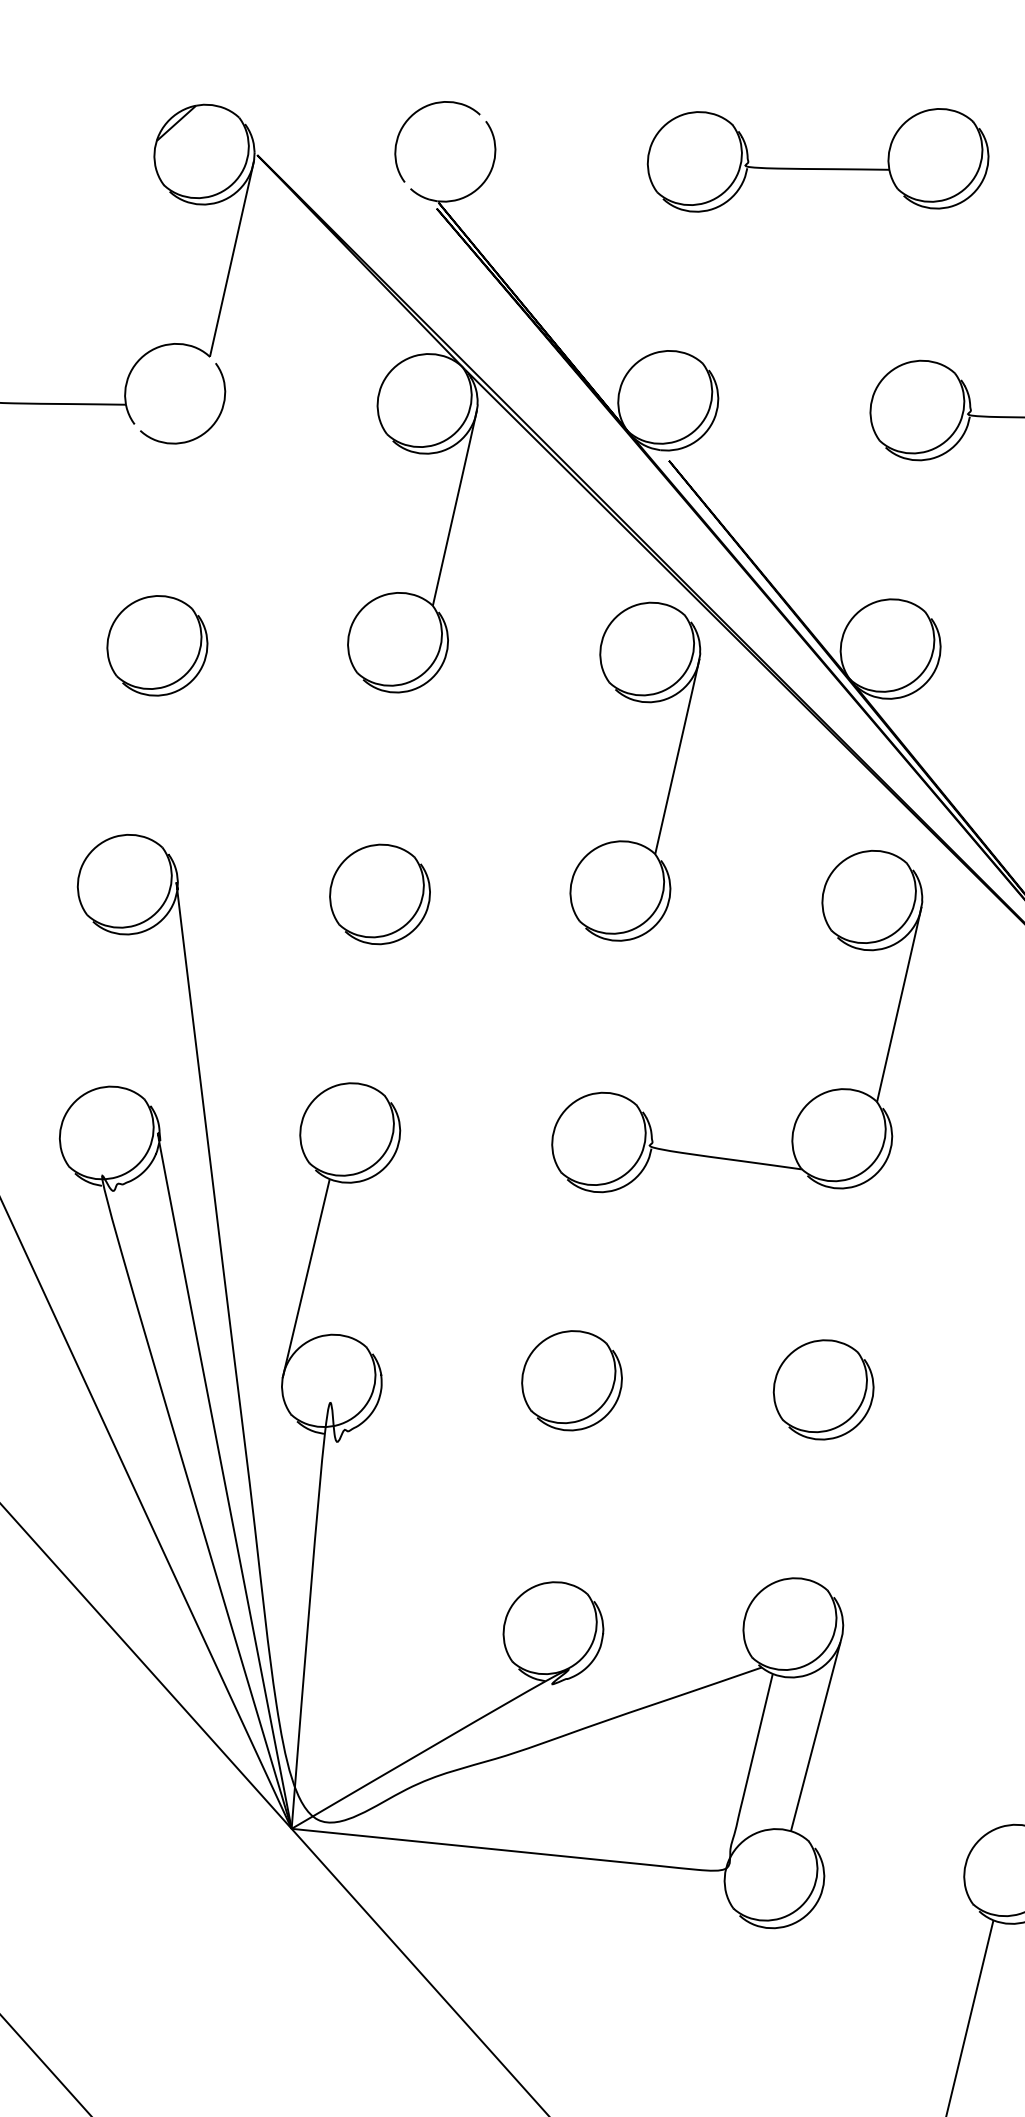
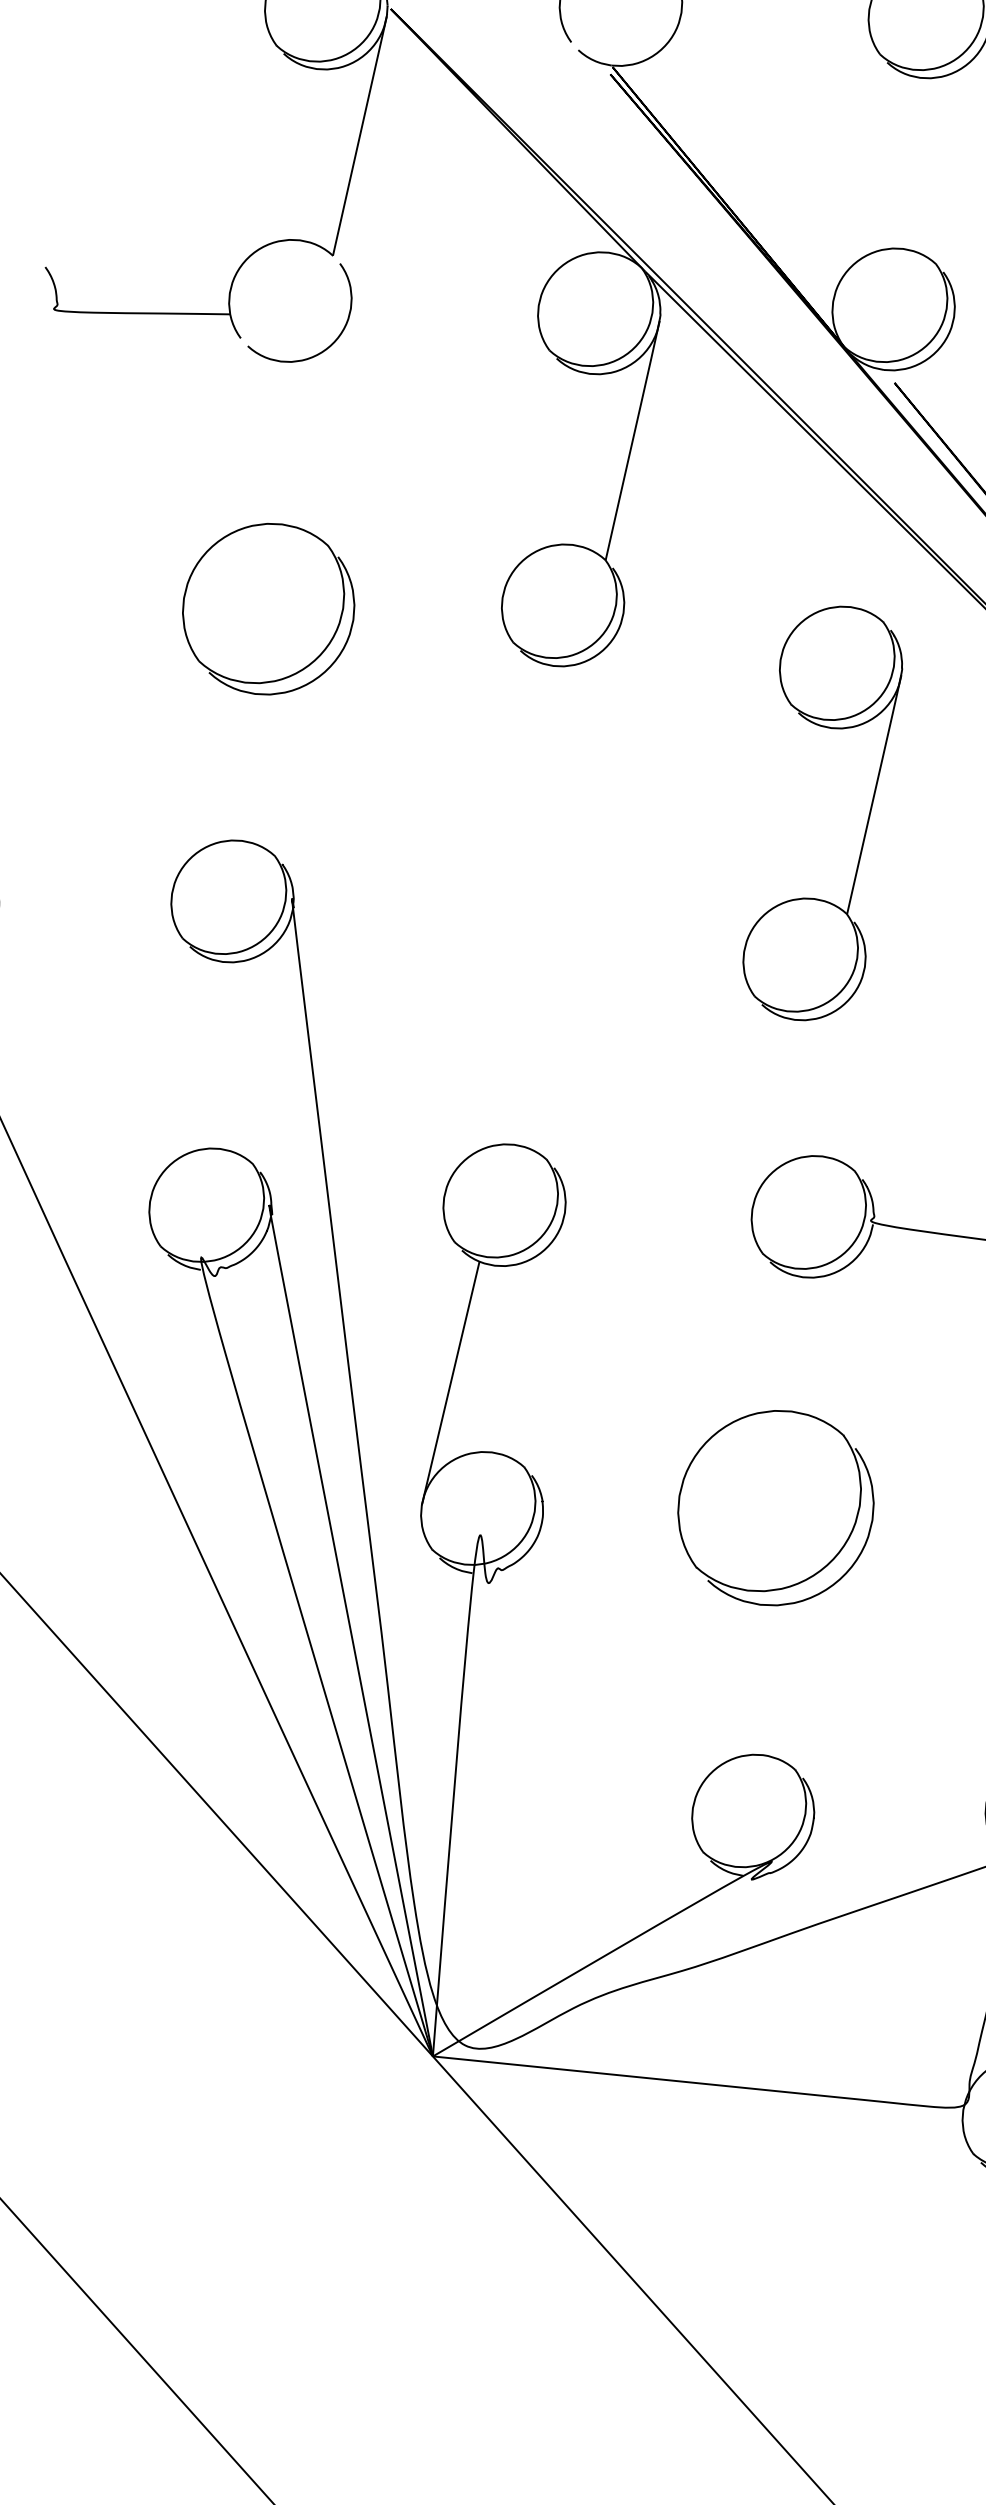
part: (157, 645) -> (268, 608), size x1.4
part: (670, 781) -> (865, 825), moved
part: (379, 894) -> (540, 913), removed
part: (571, 1380) -> (775, 1507), size x1.6

